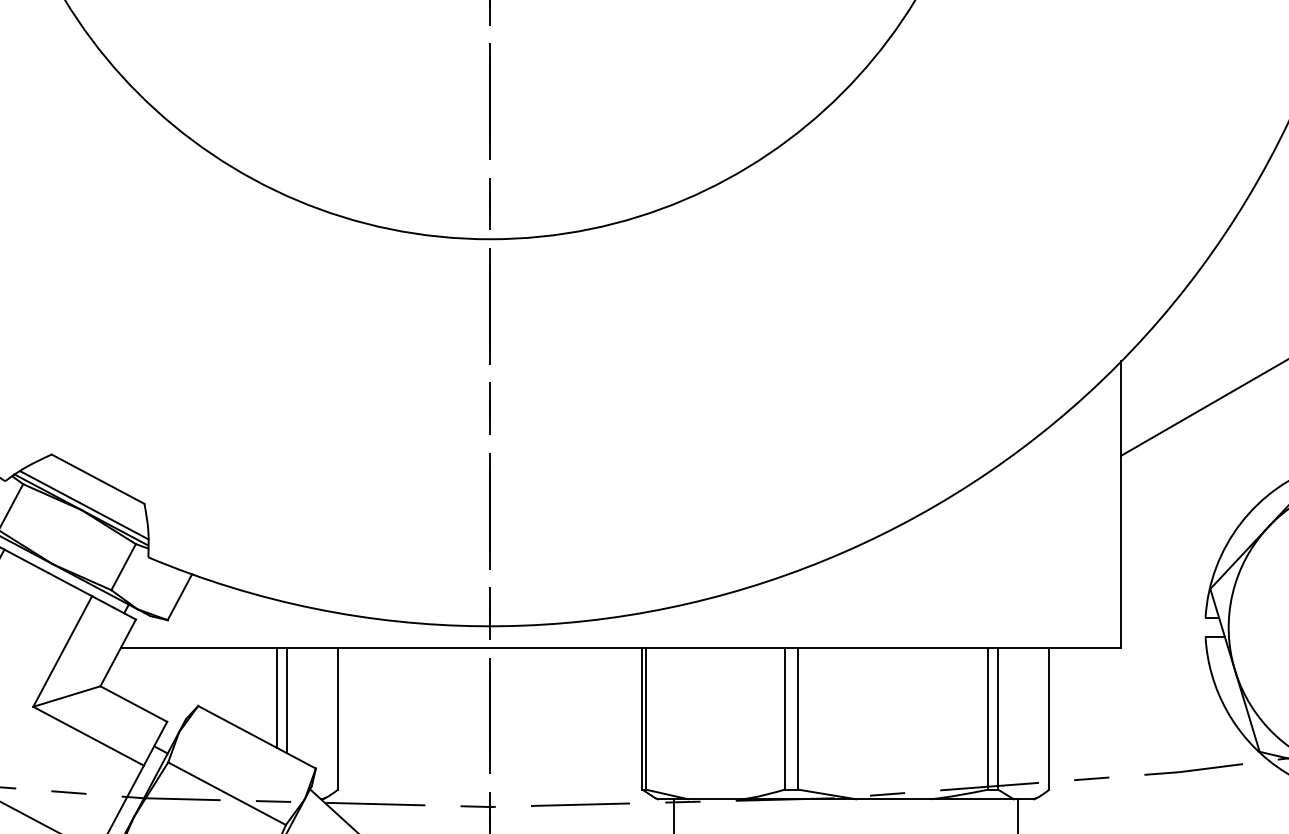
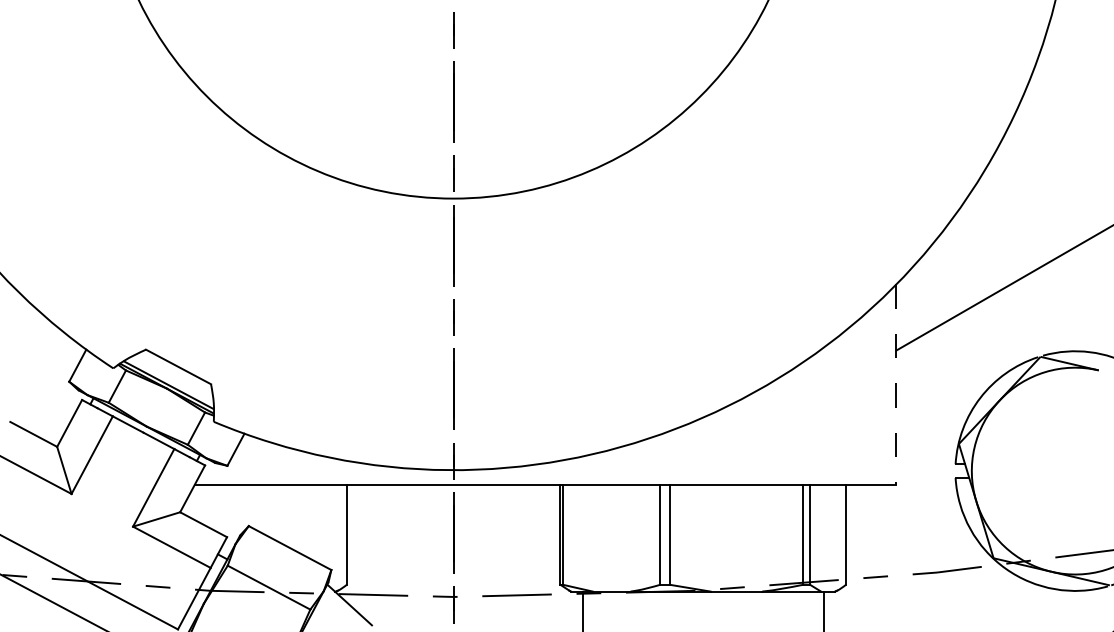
line: (1121, 504) -> (896, 384), solid -> dashed
line: (276, 698) -> (303, 520), removed
line: (286, 700) -> (310, 522), removed

